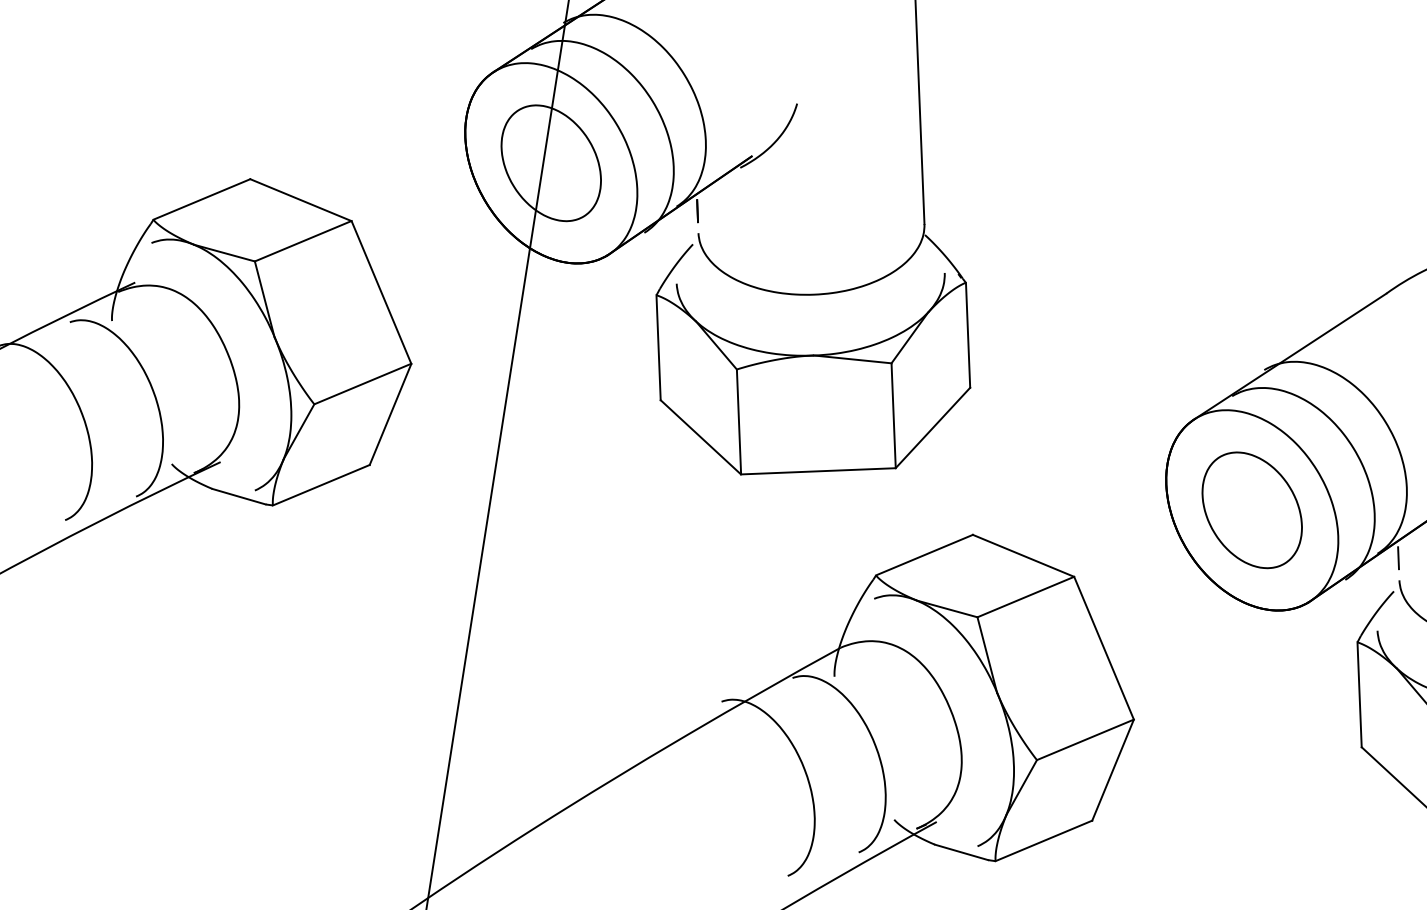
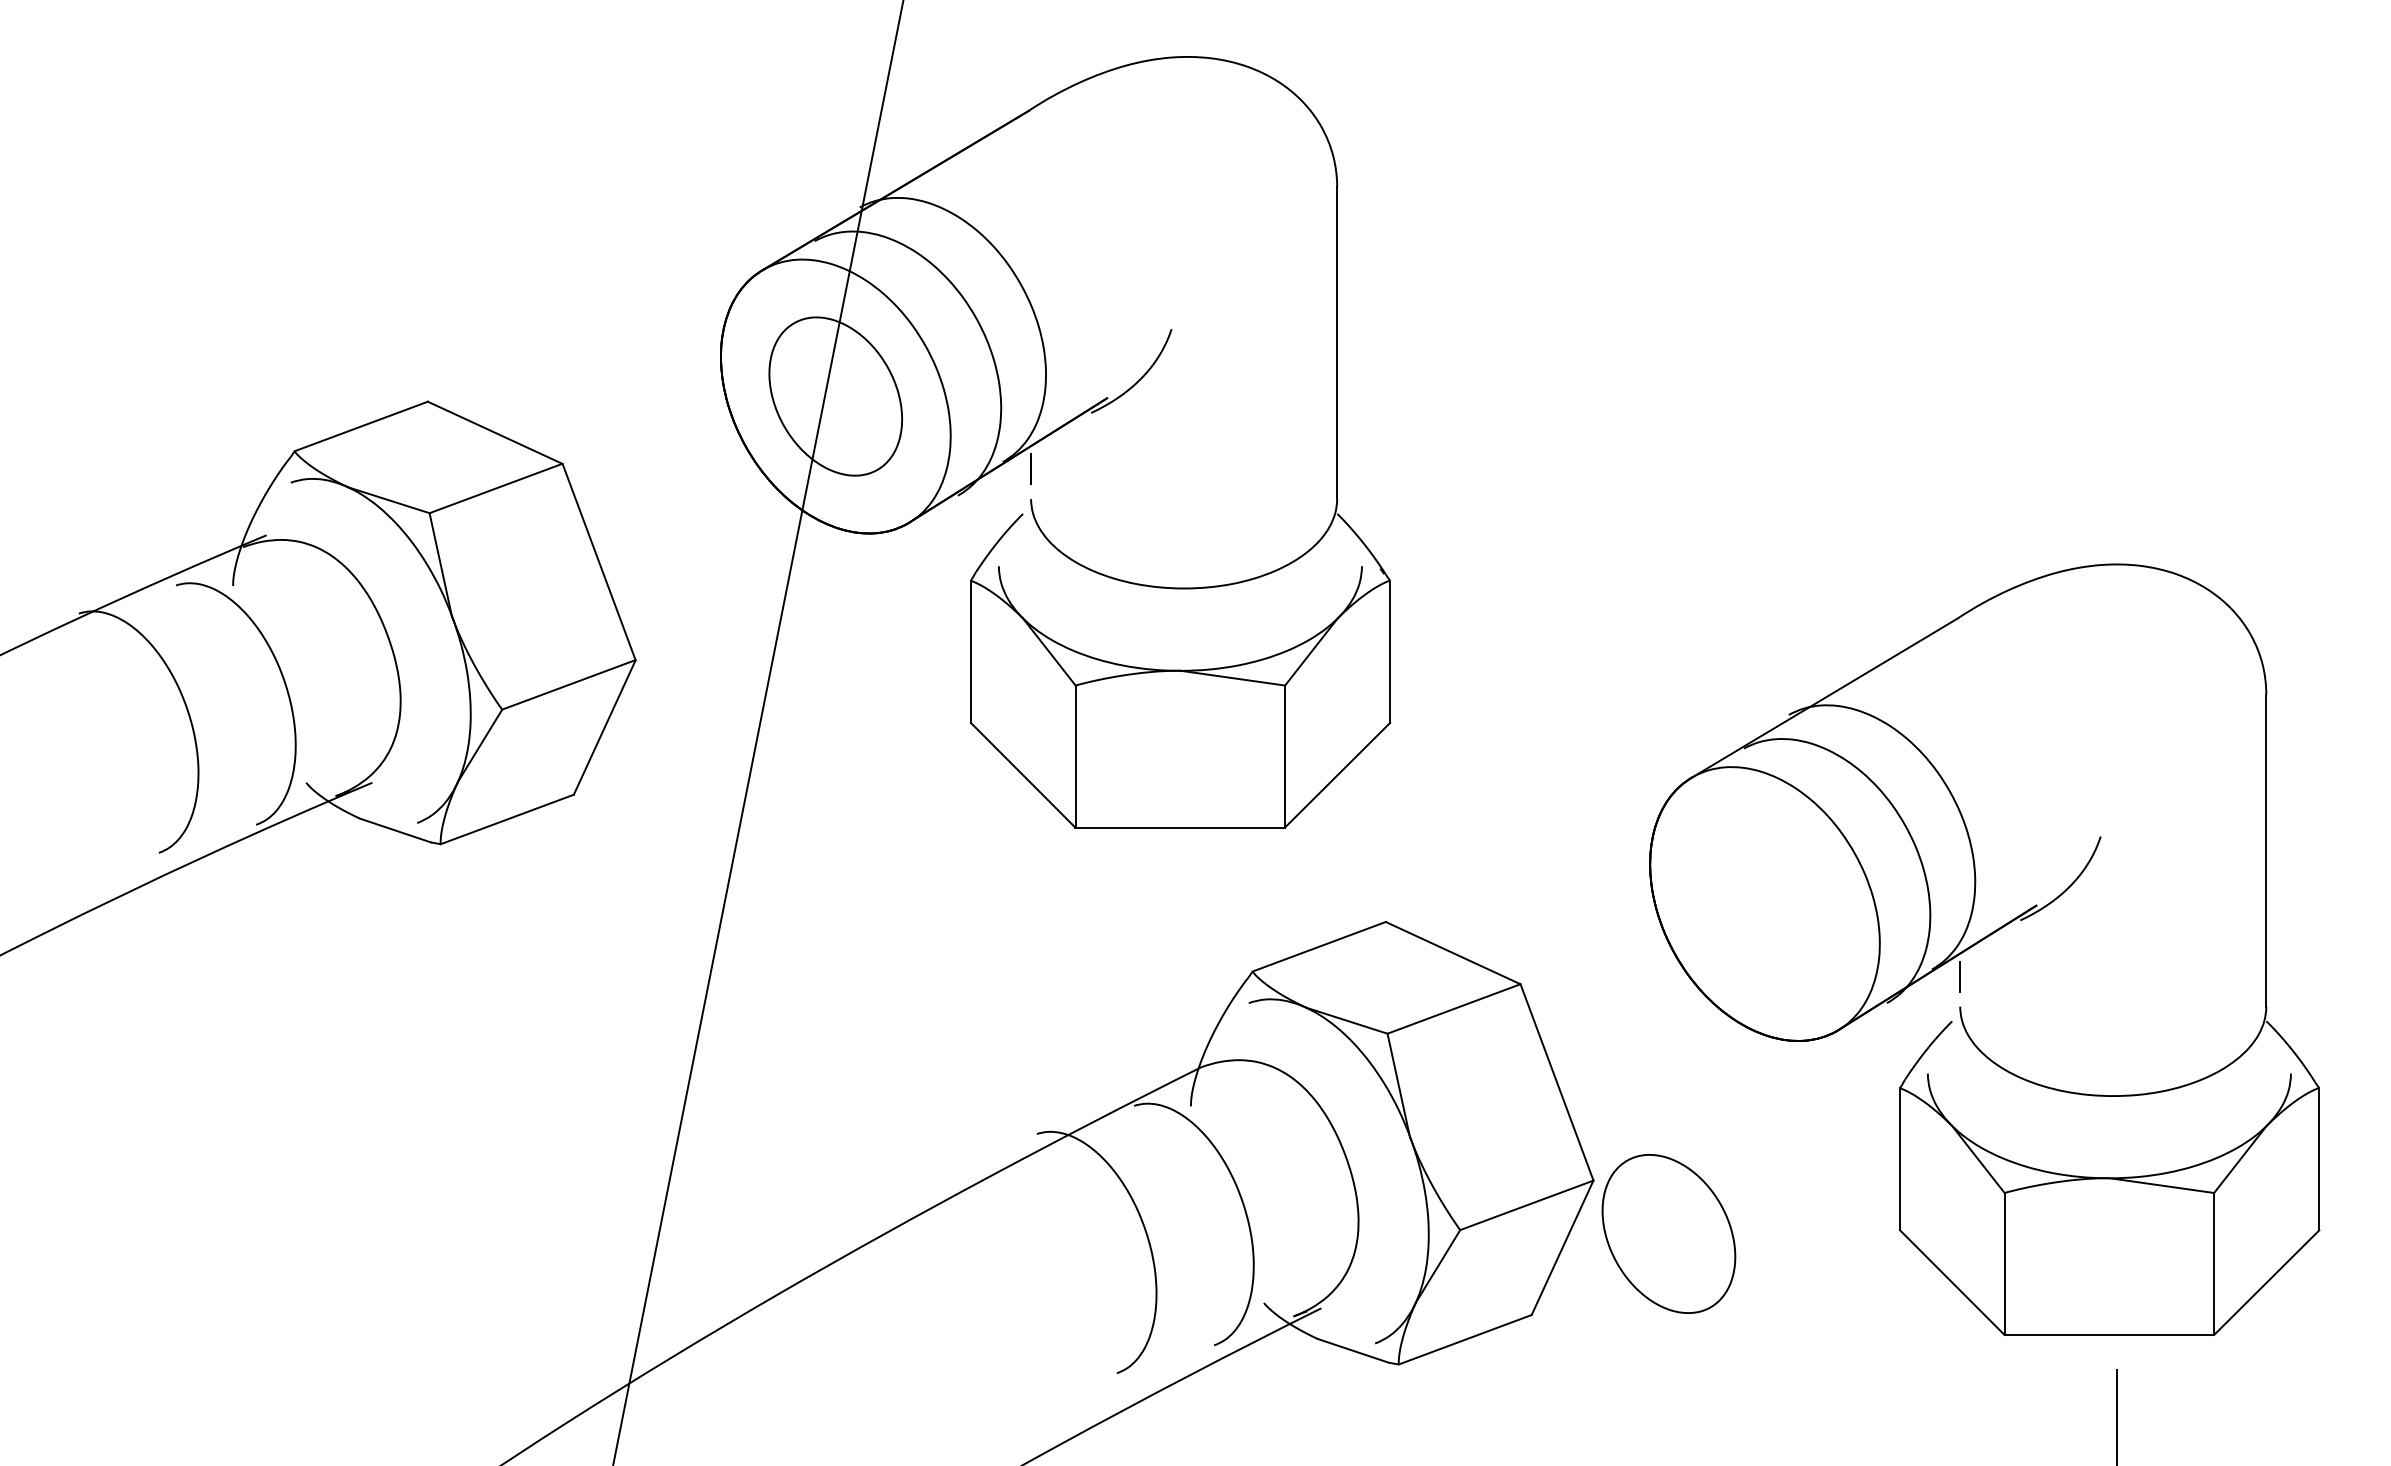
part: (1251, 509) -> (1668, 1233), moved

